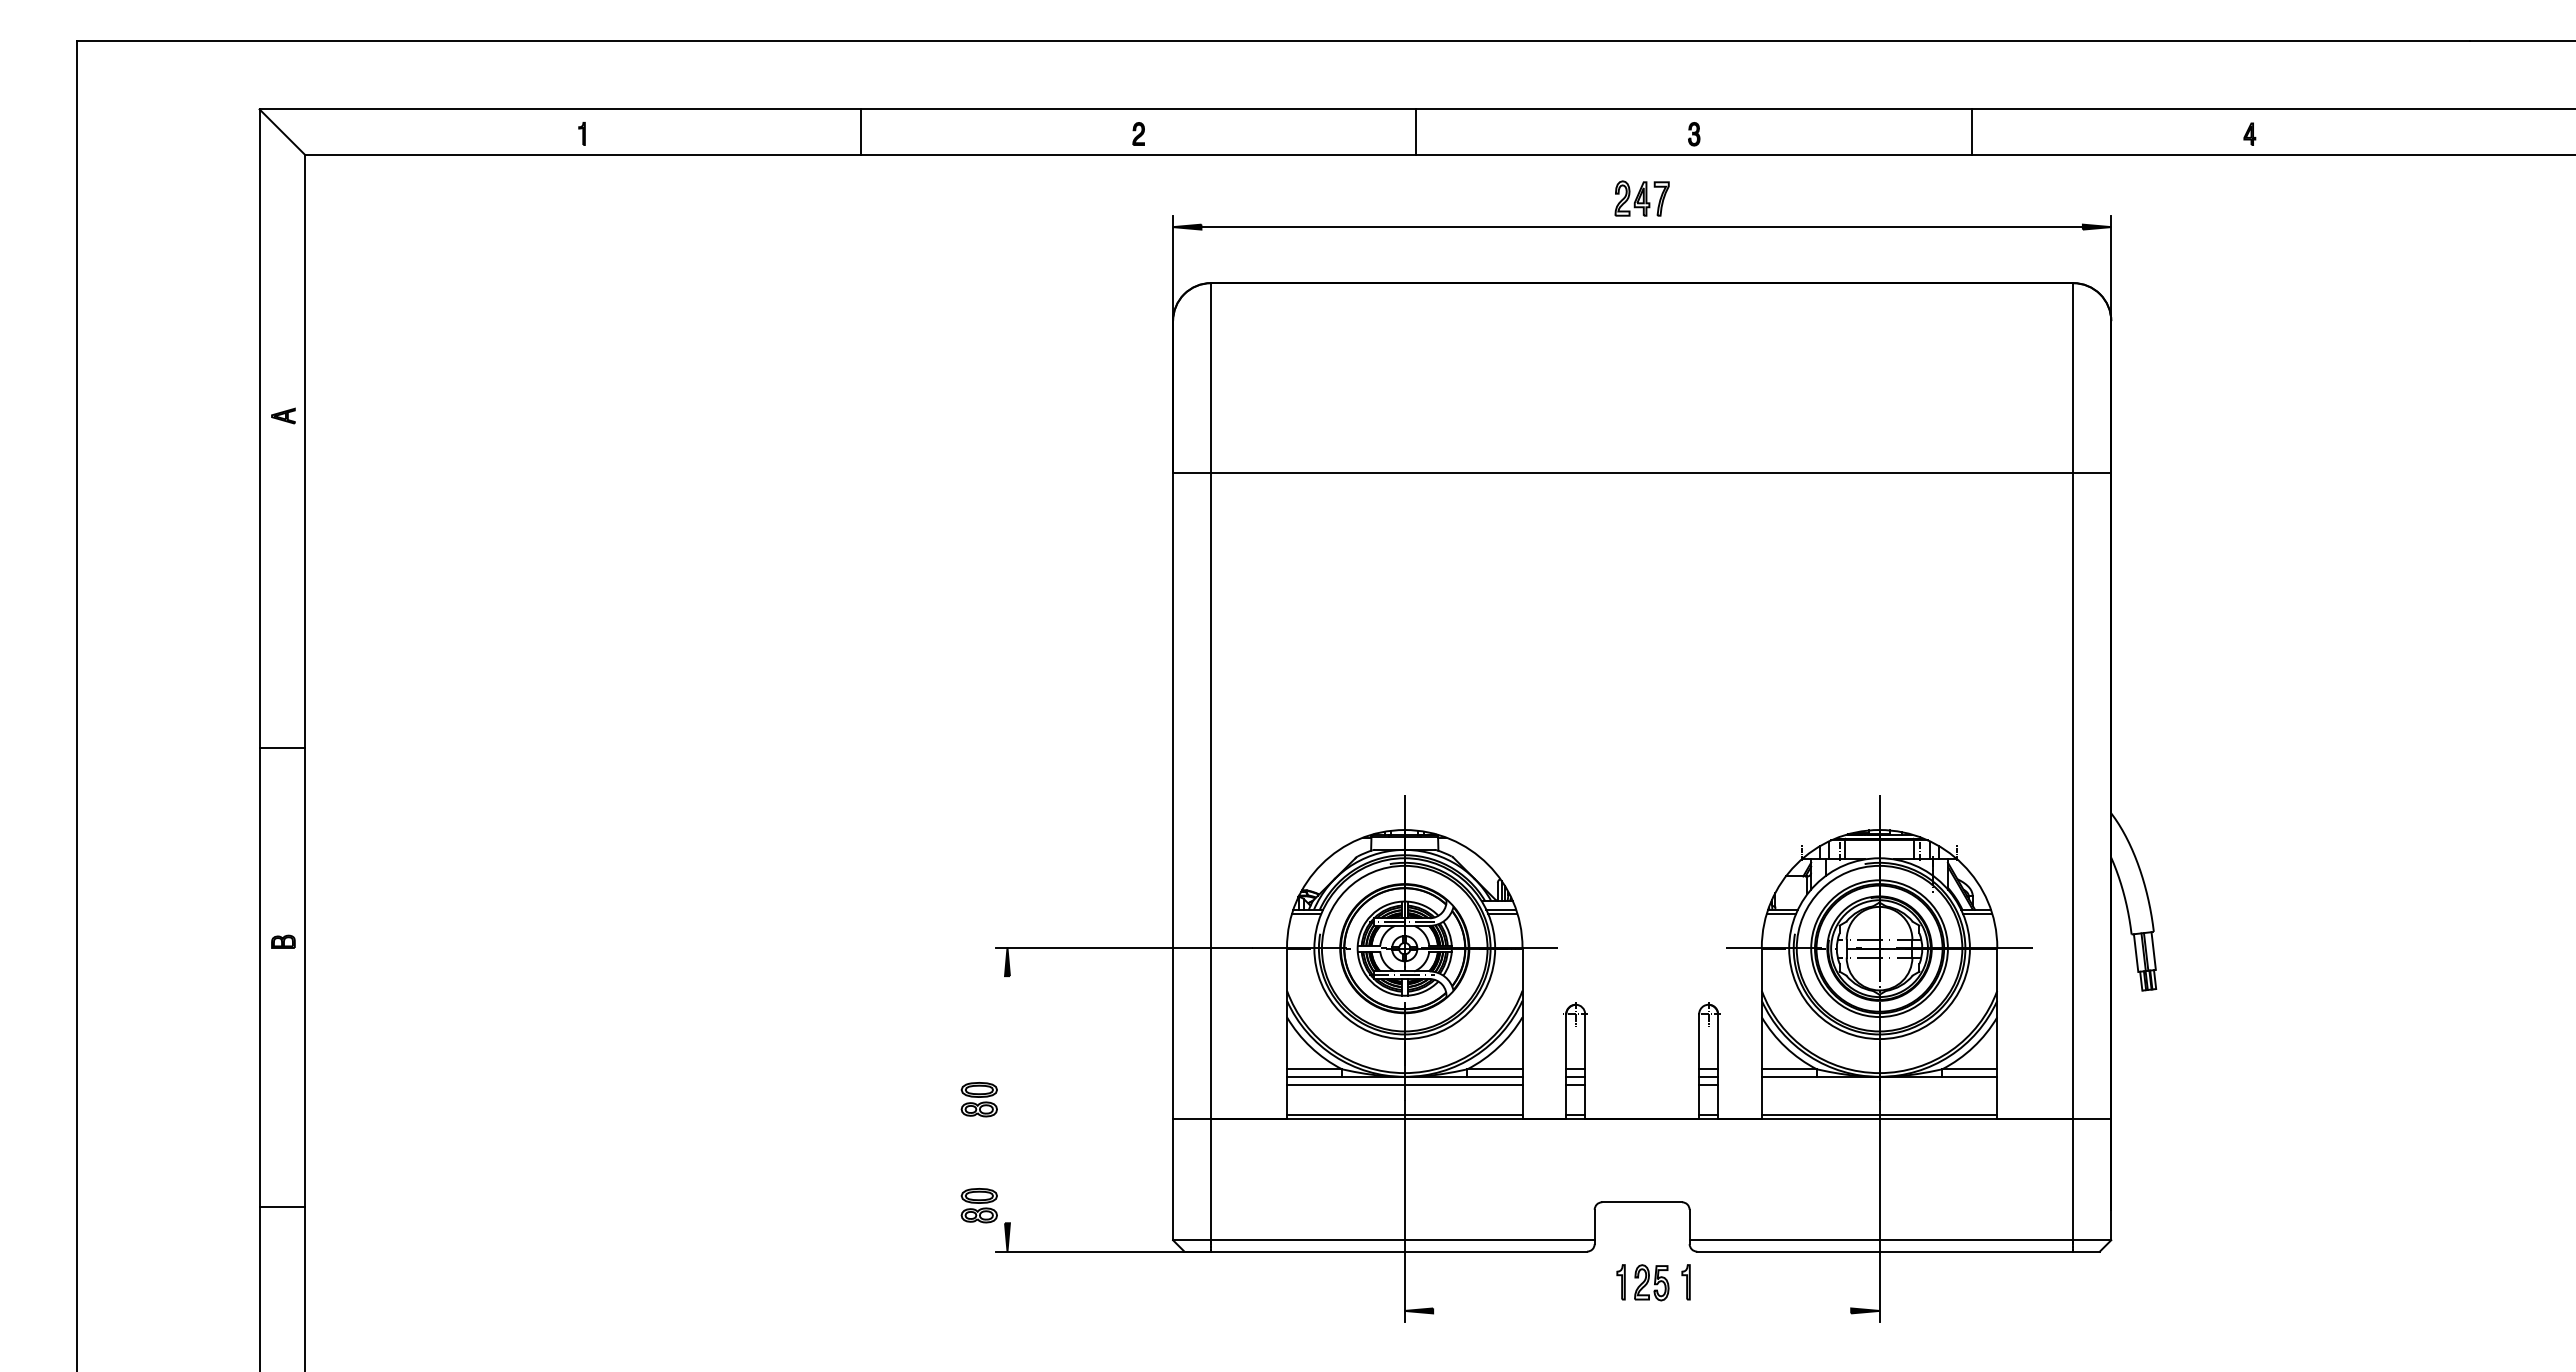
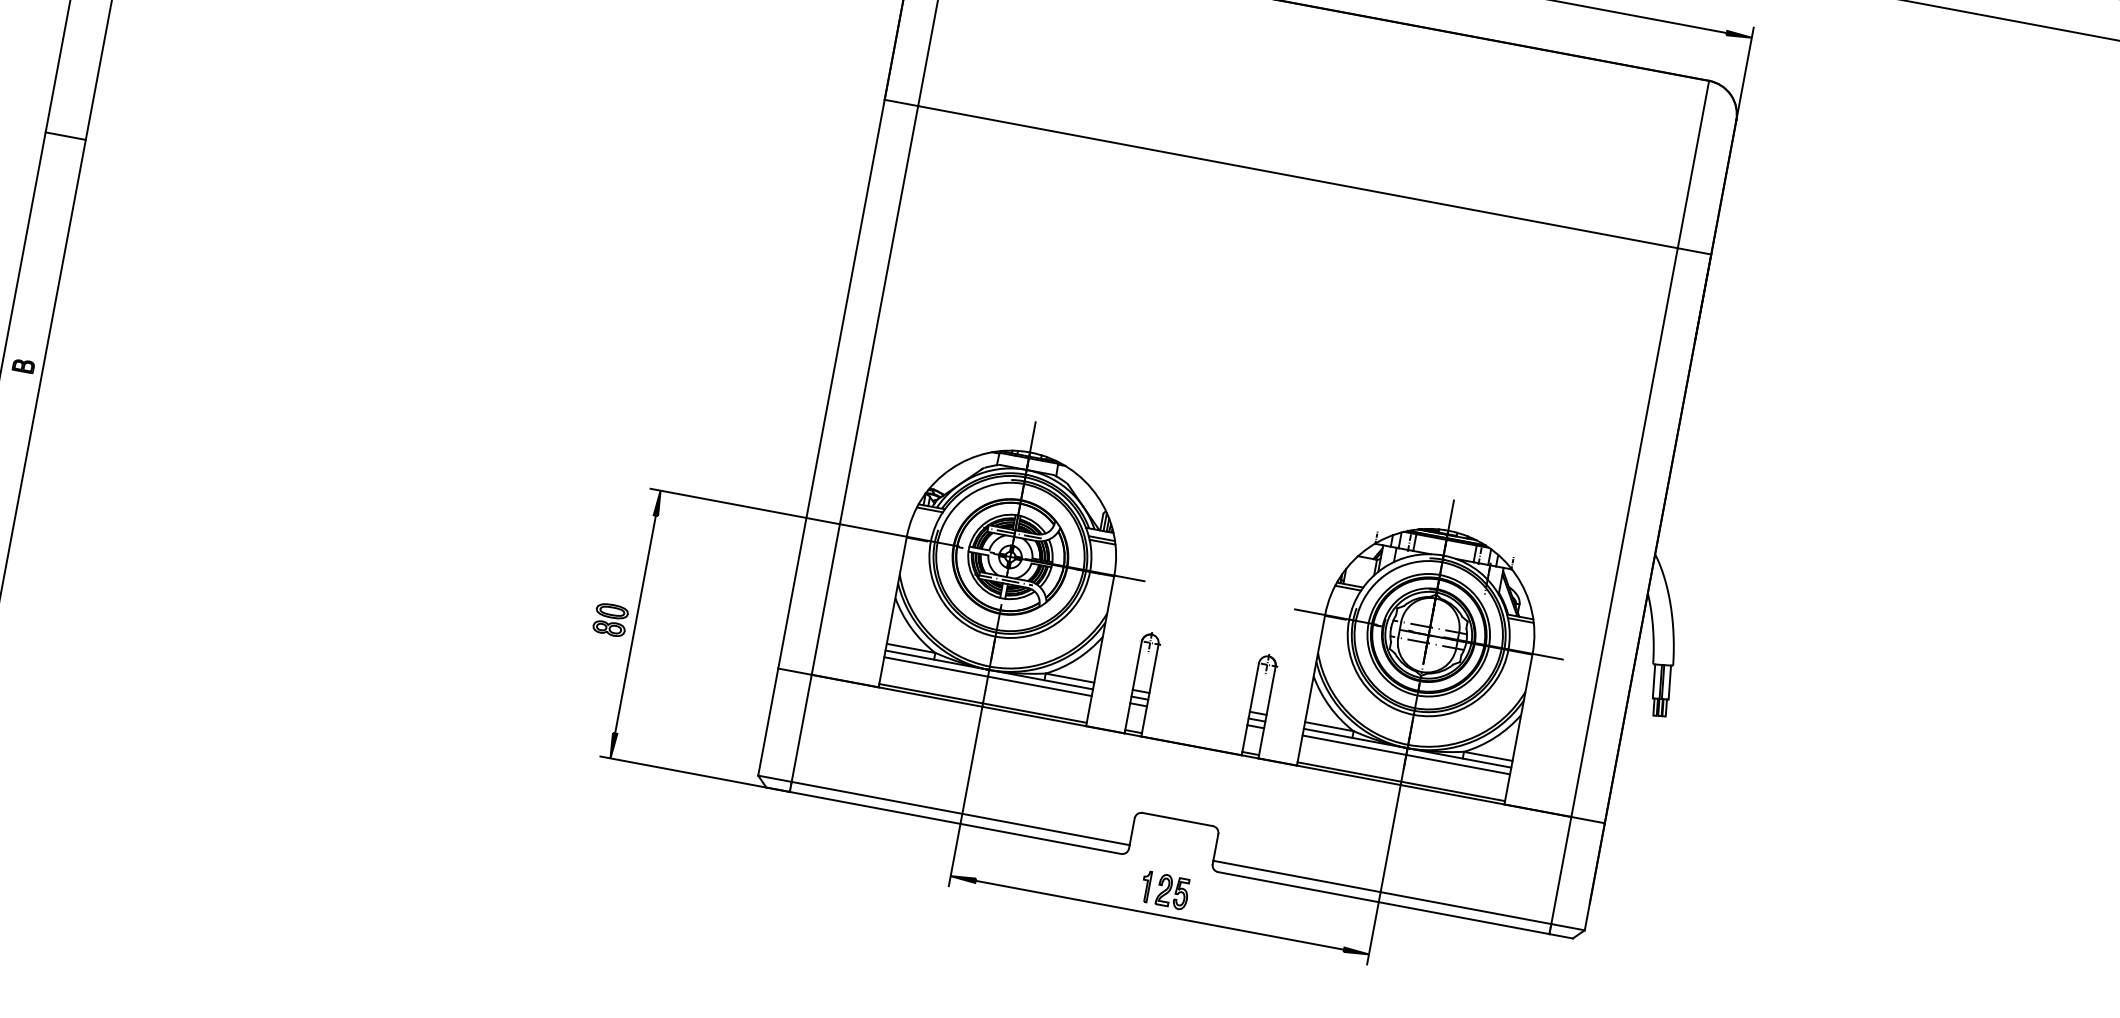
line: (282, 748) -> (65, 136), moved
line: (1879, 1084) -> (1406, 754), added
line: (1007, 1099) -> (635, 624), added
part: (978, 1205) -> (592, 712), removed
part: (1685, 1282) -> (1202, 897), removed
line: (1642, 1310) -> (1160, 914), added

